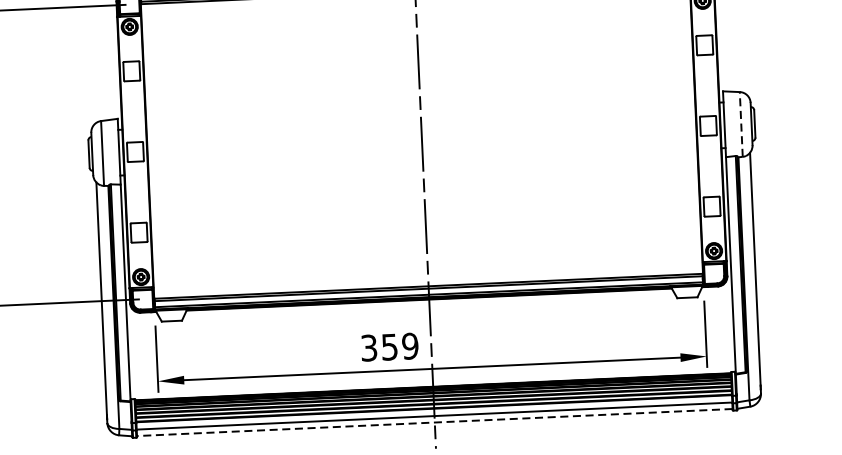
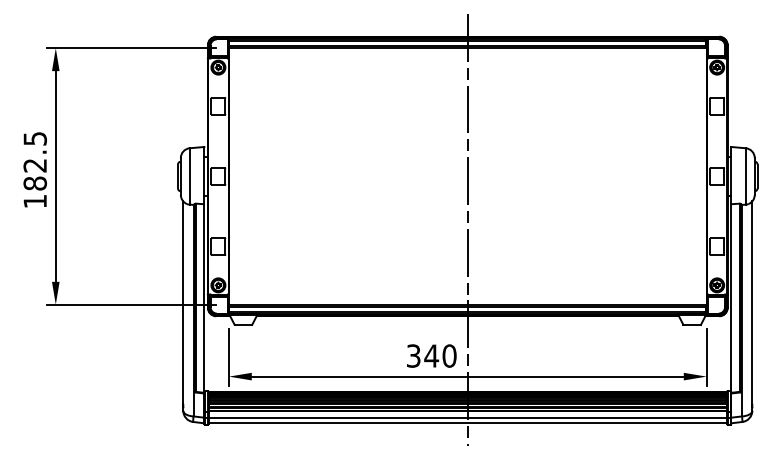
line: (740, 123) -> (745, 175), dashed -> solid
text: (399, 346) -> (440, 355), 359 -> 340
line: (434, 422) -> (467, 423), dashed -> solid

